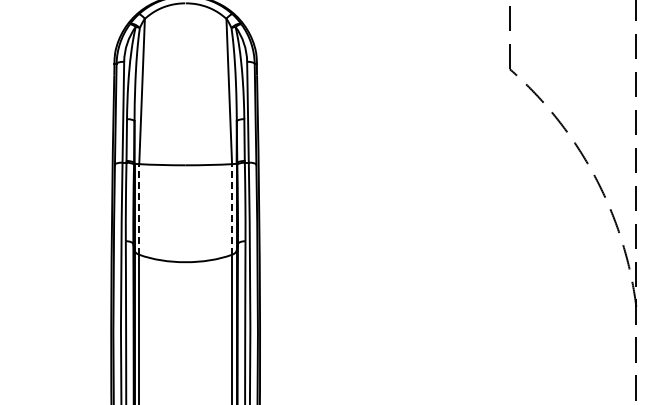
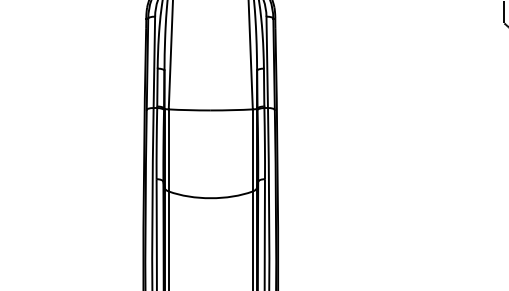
line: (139, 208) -> (168, 149), dashed -> solid
line: (232, 208) -> (253, 149), dashed -> solid

